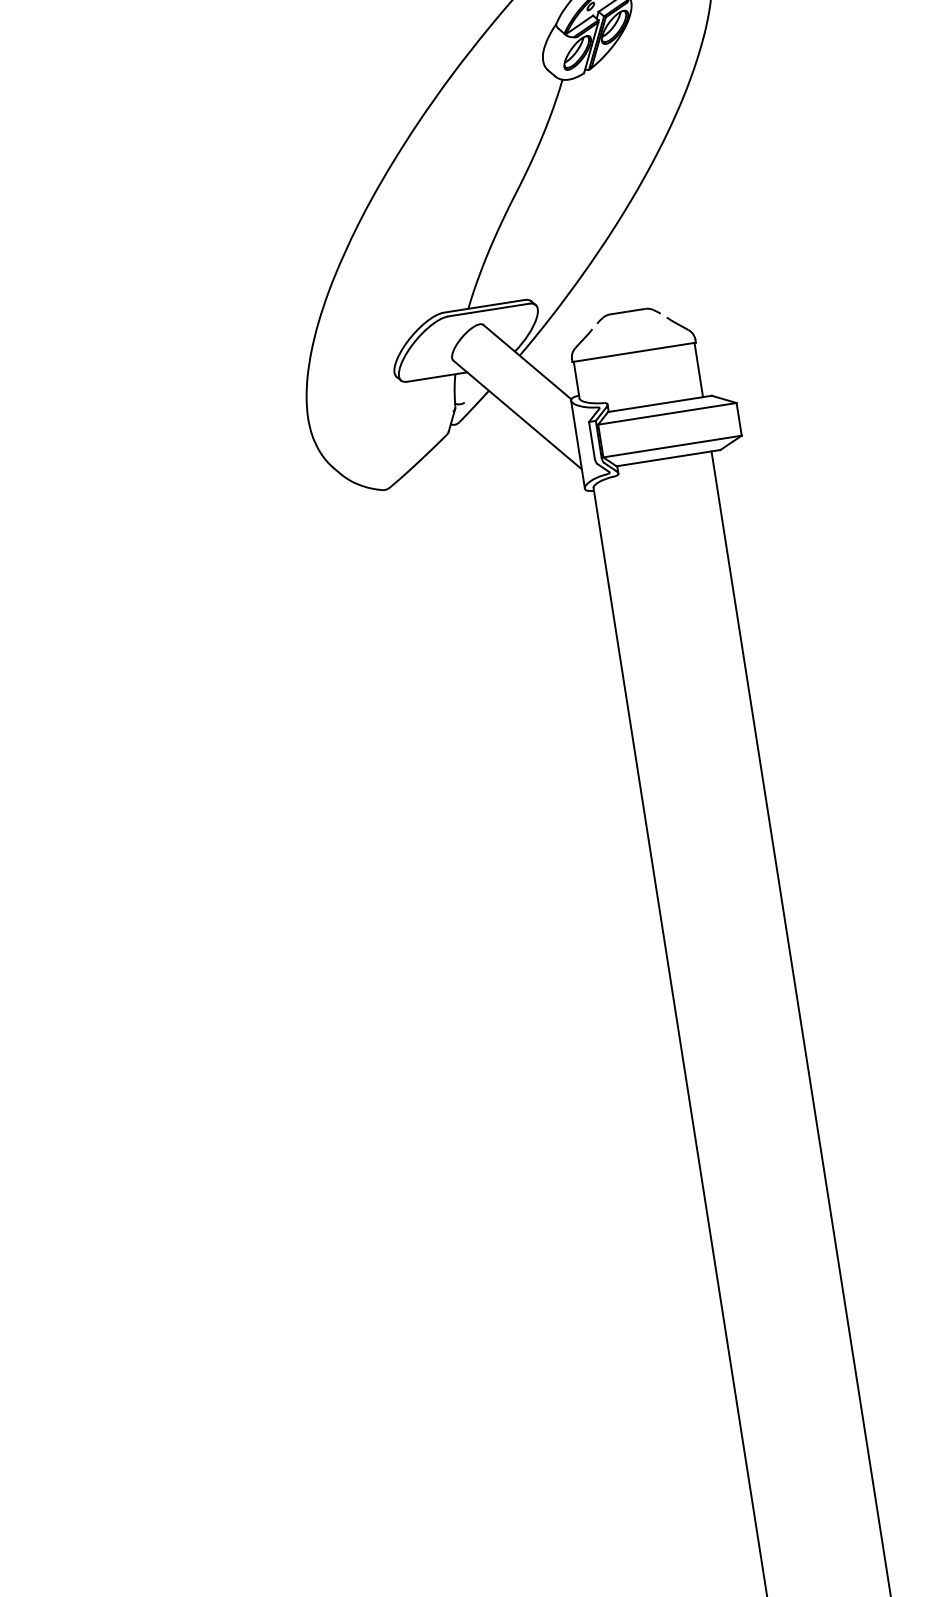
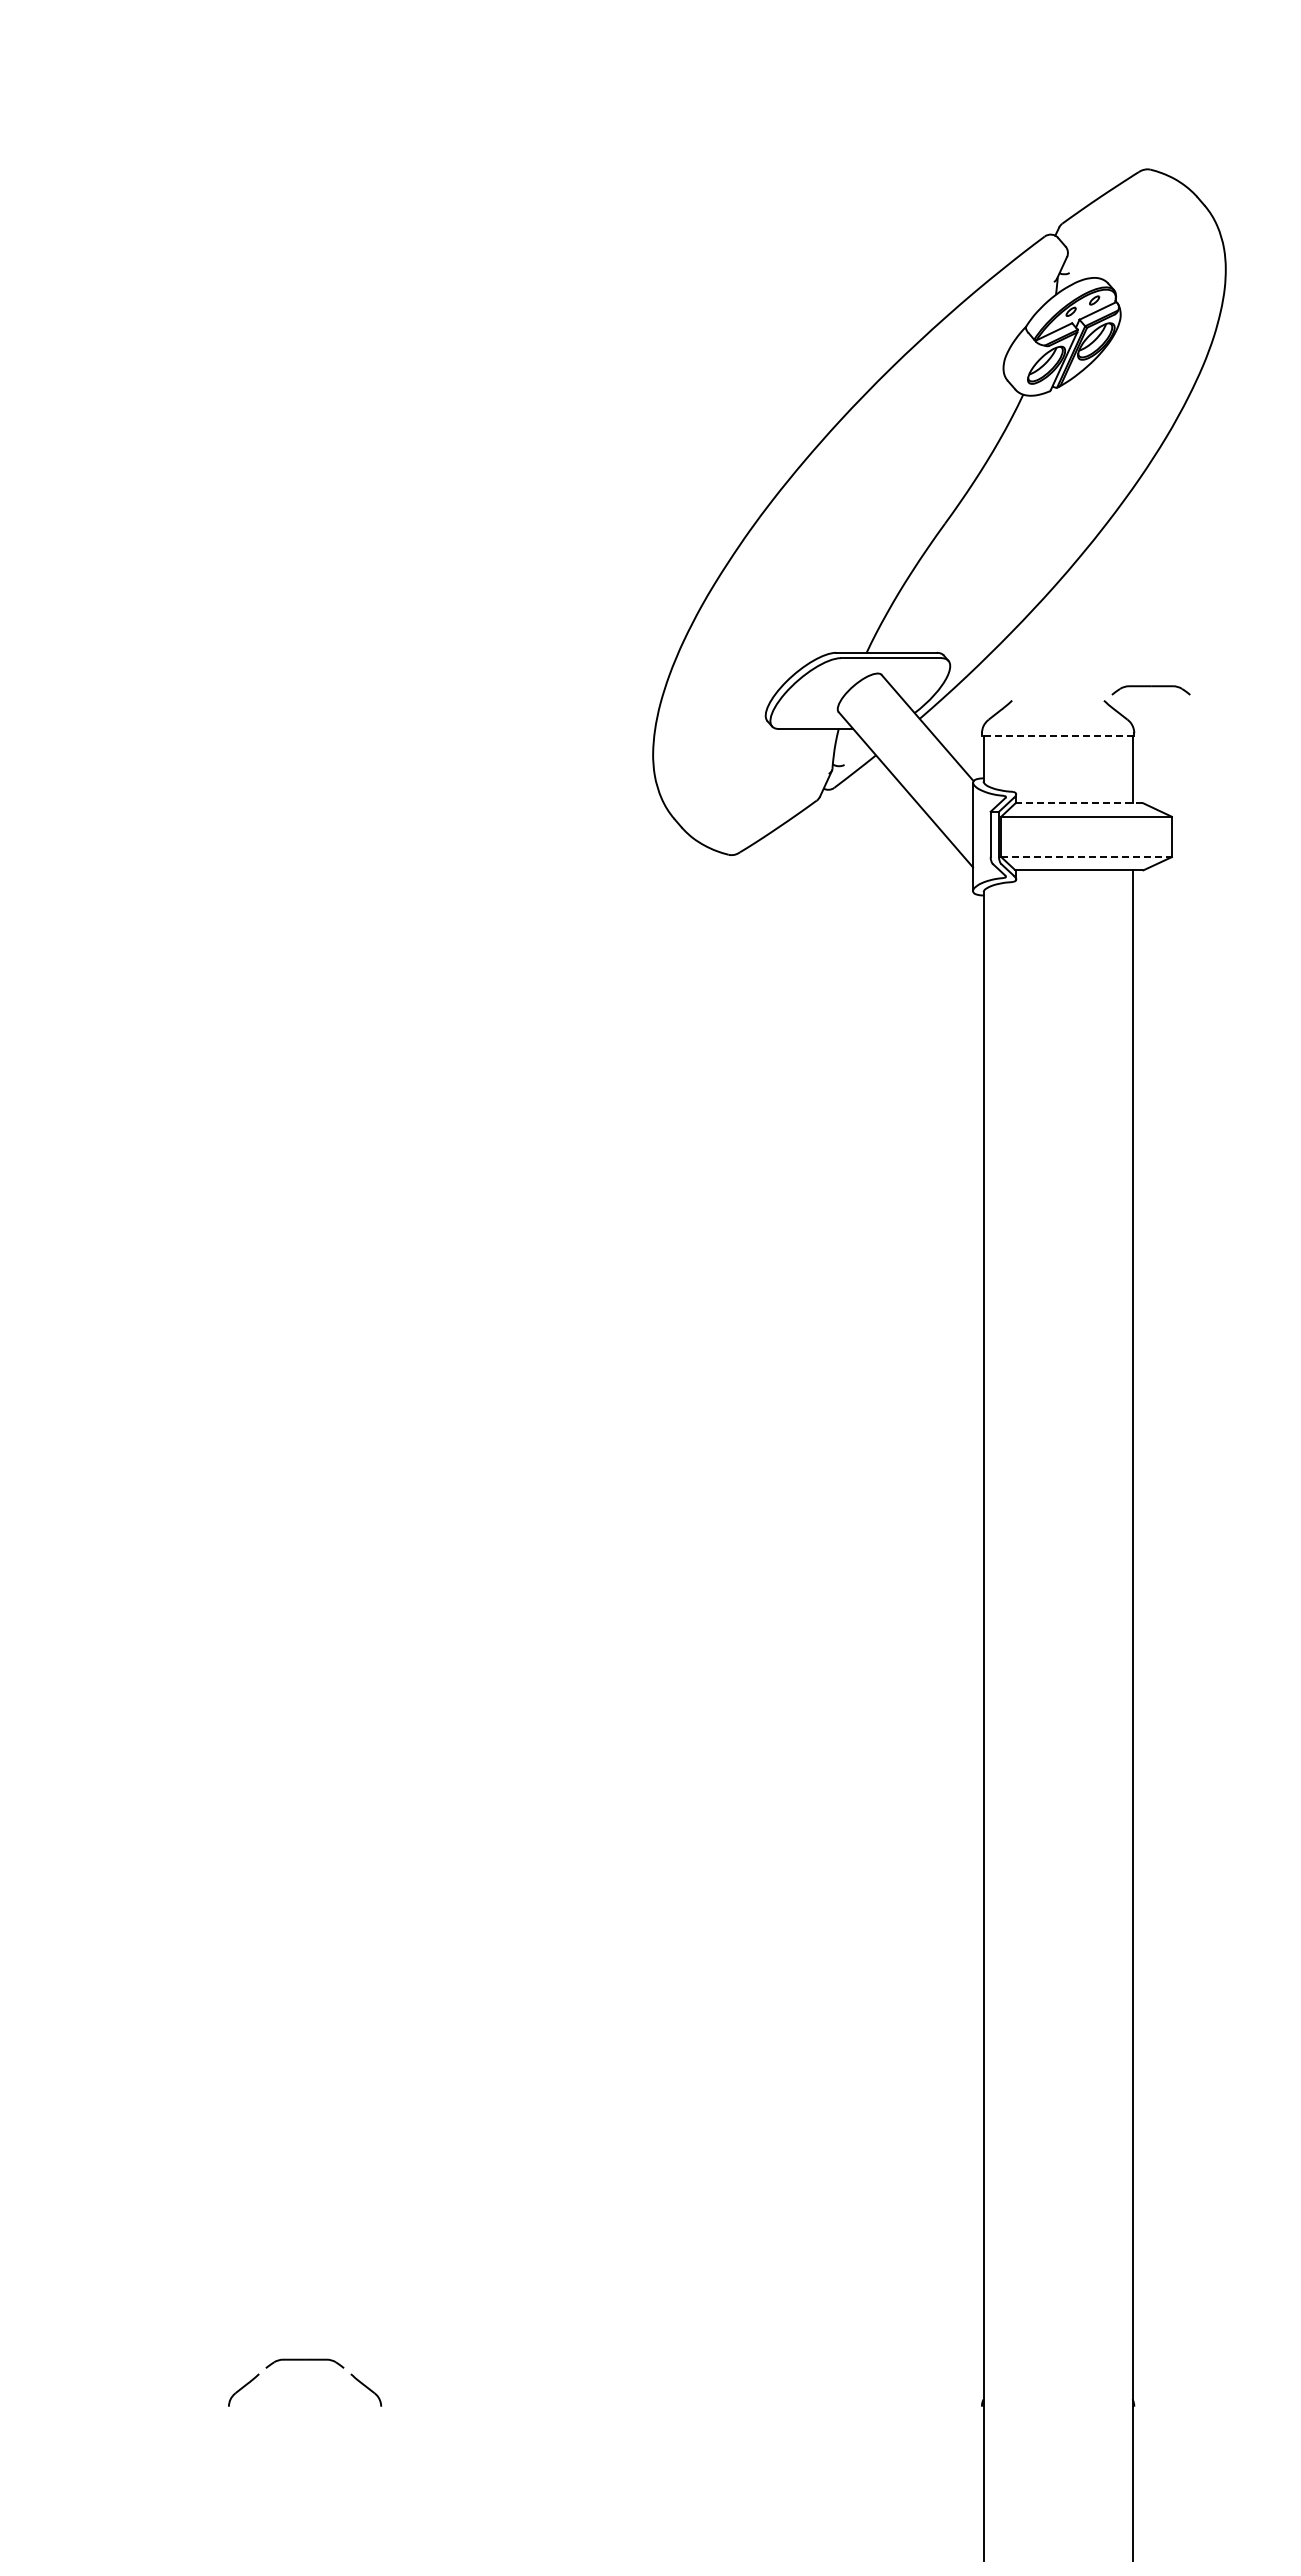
part: (627, 315) -> (1150, 690), moved
line: (633, 352) -> (1057, 736), solid -> dashed
line: (660, 403) -> (1079, 803), solid -> dashed
line: (673, 446) -> (1087, 857), solid -> dashed

